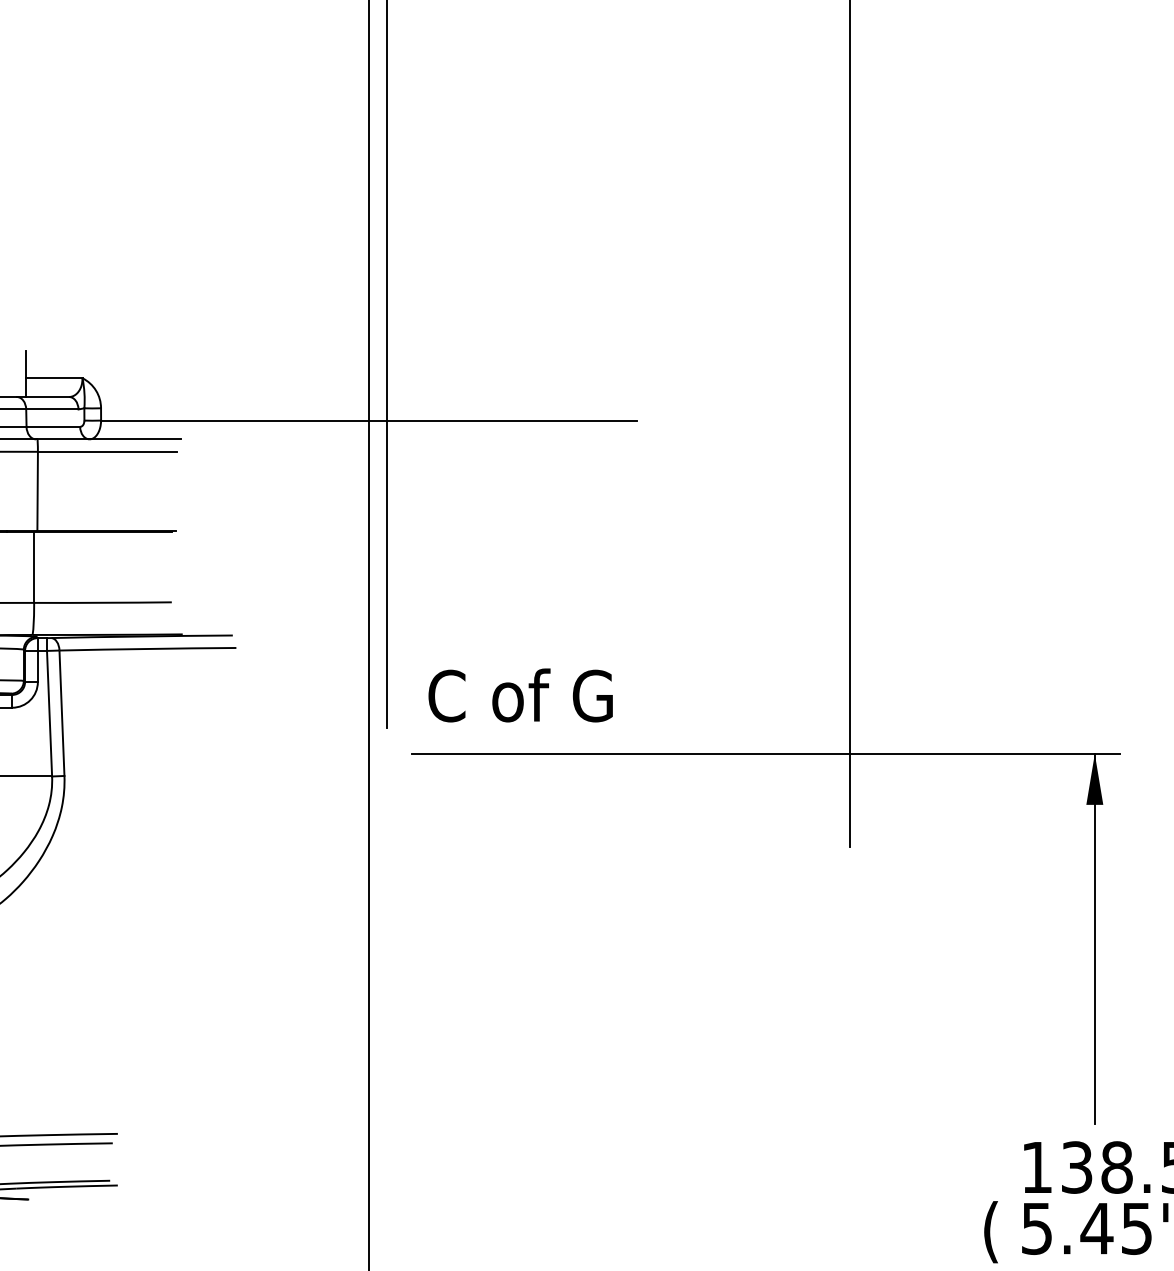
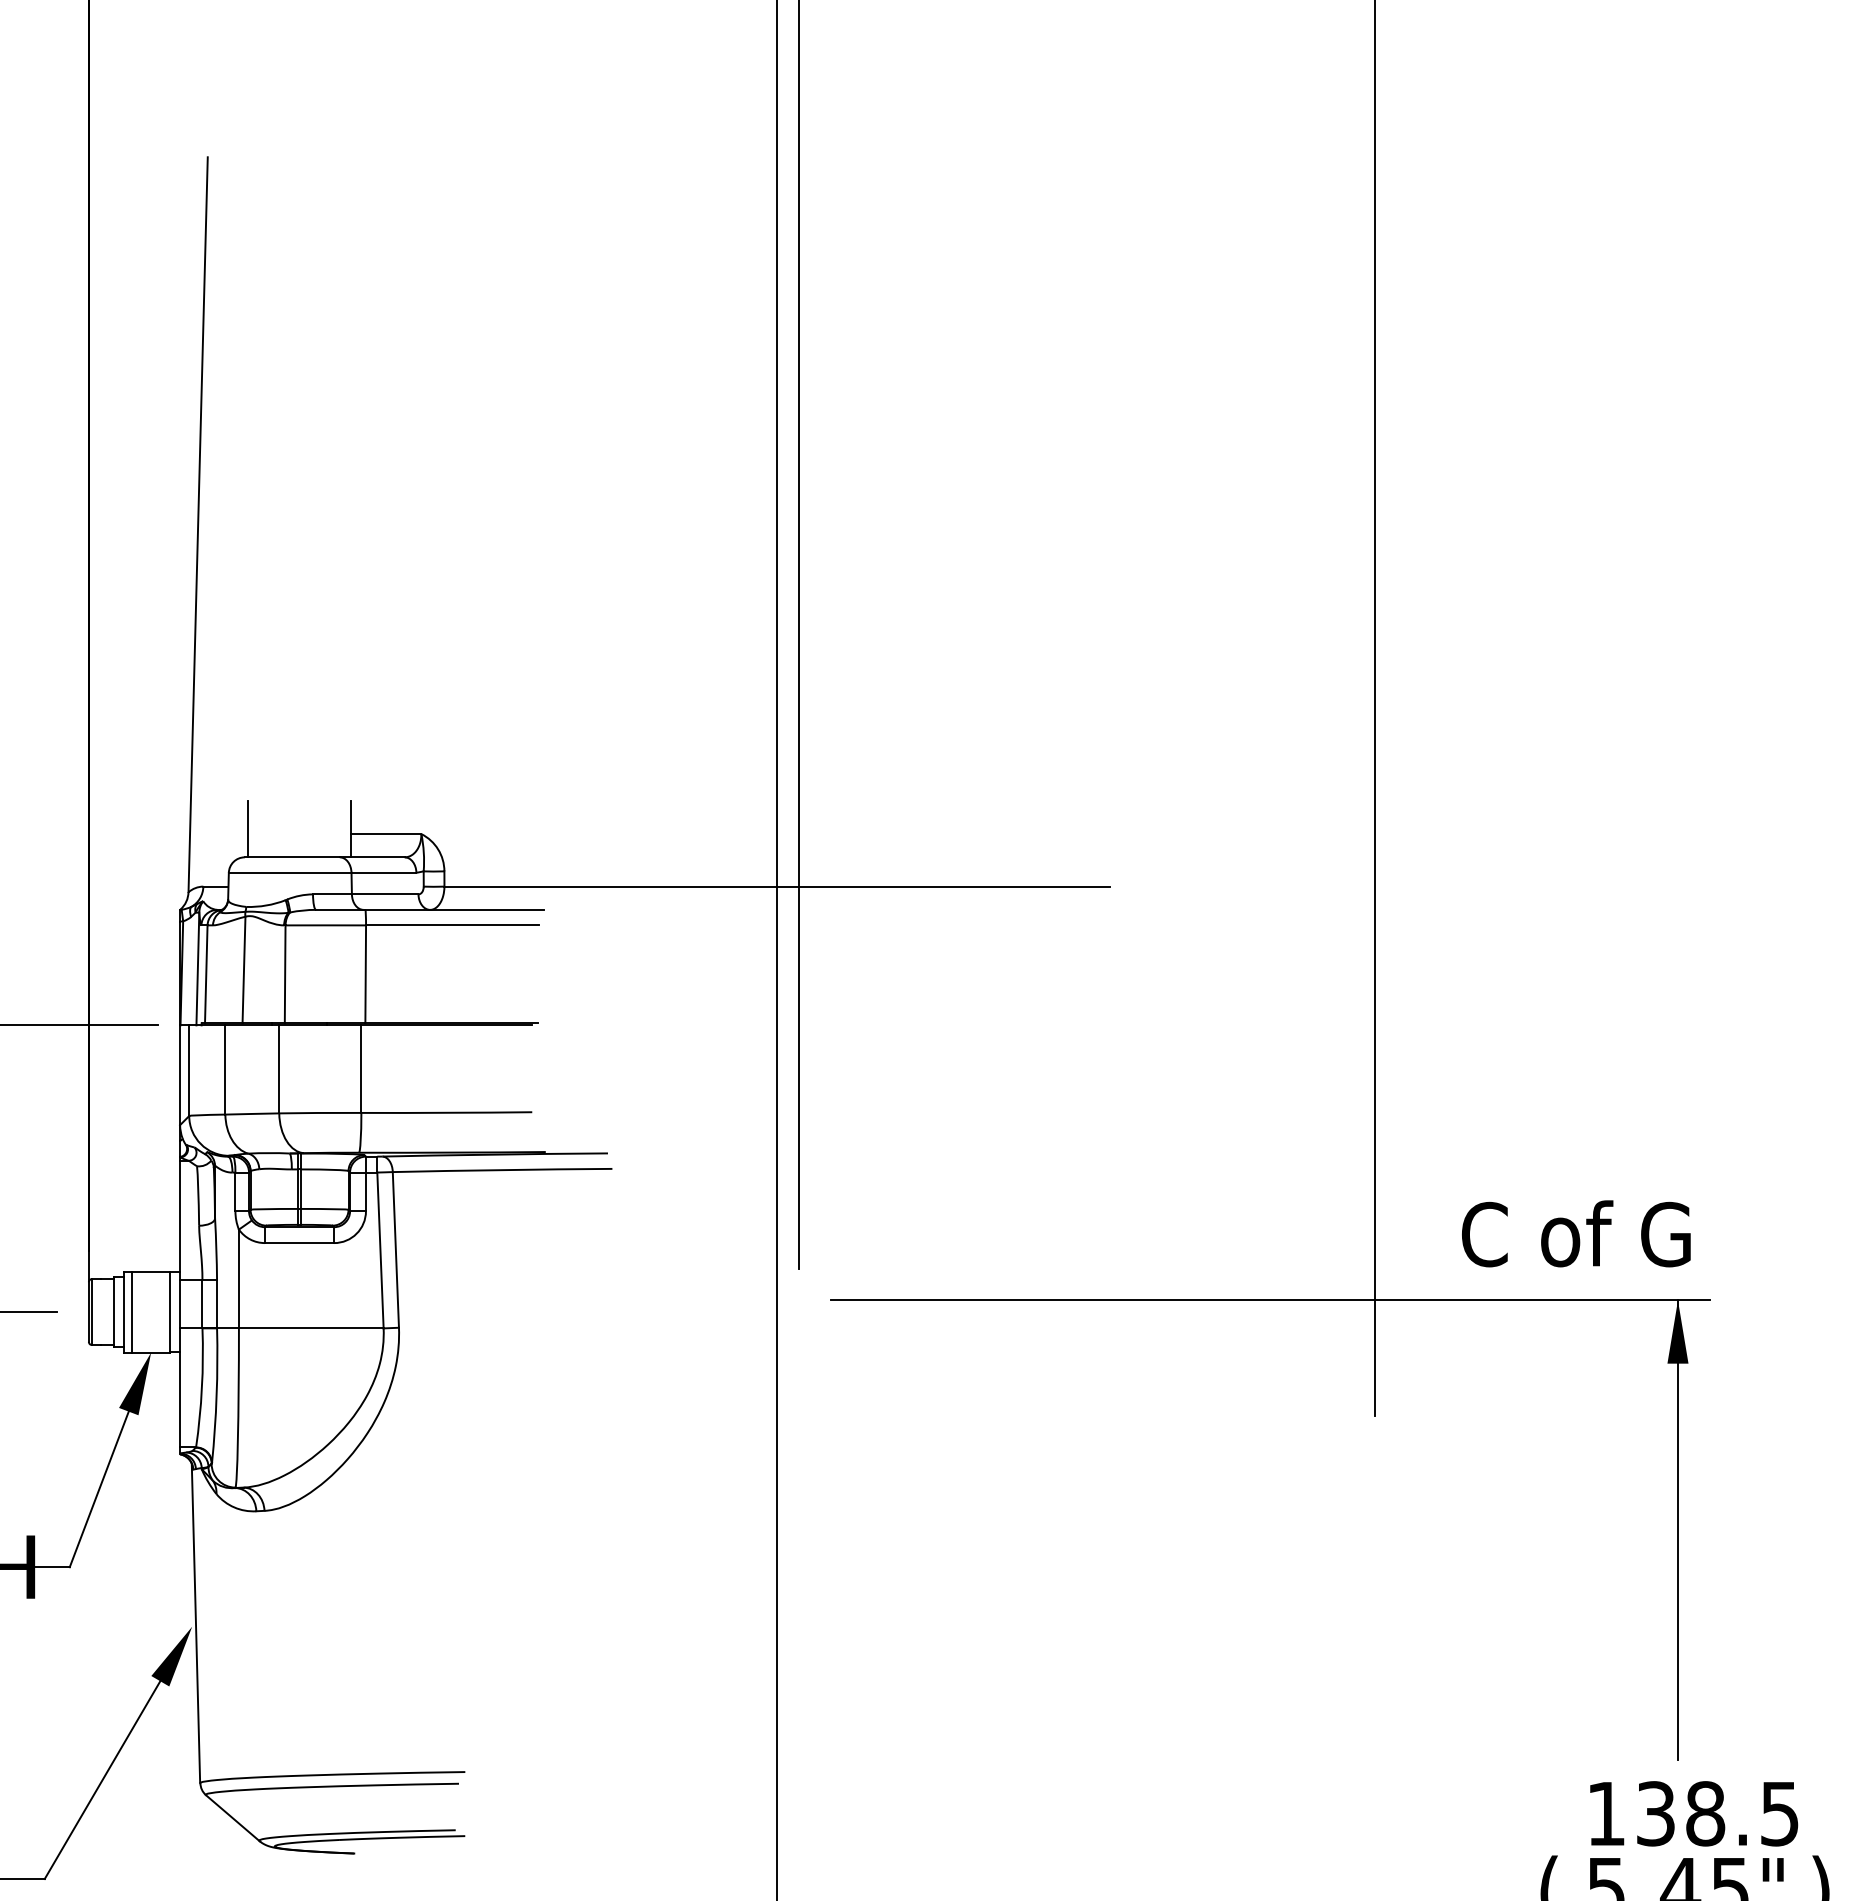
text: (520, 695) -> (1576, 1233), moved

